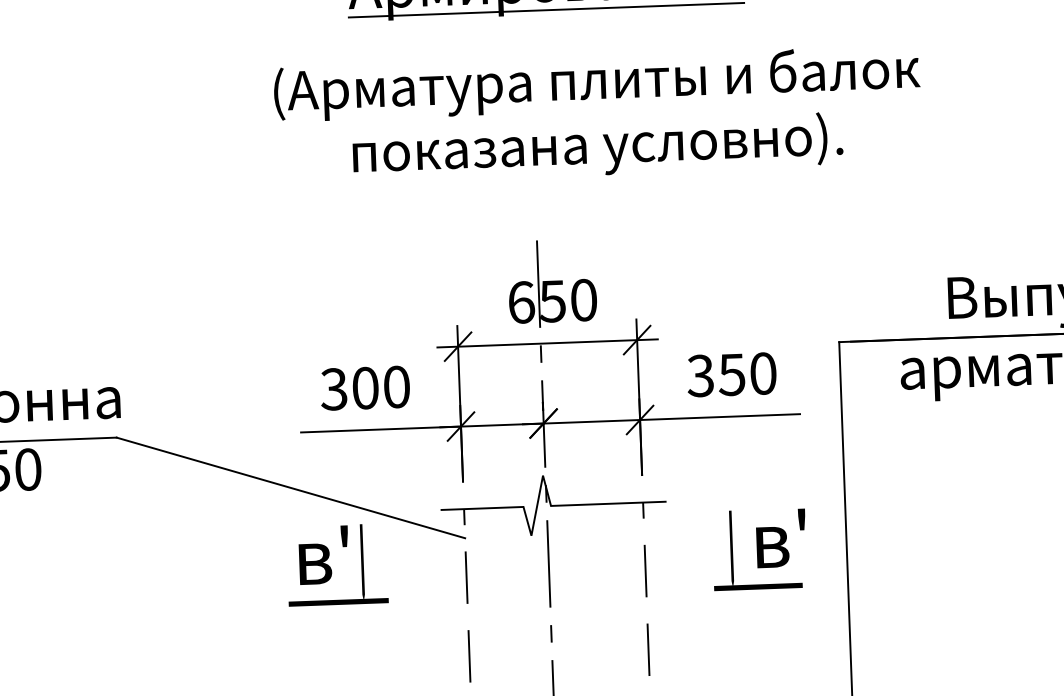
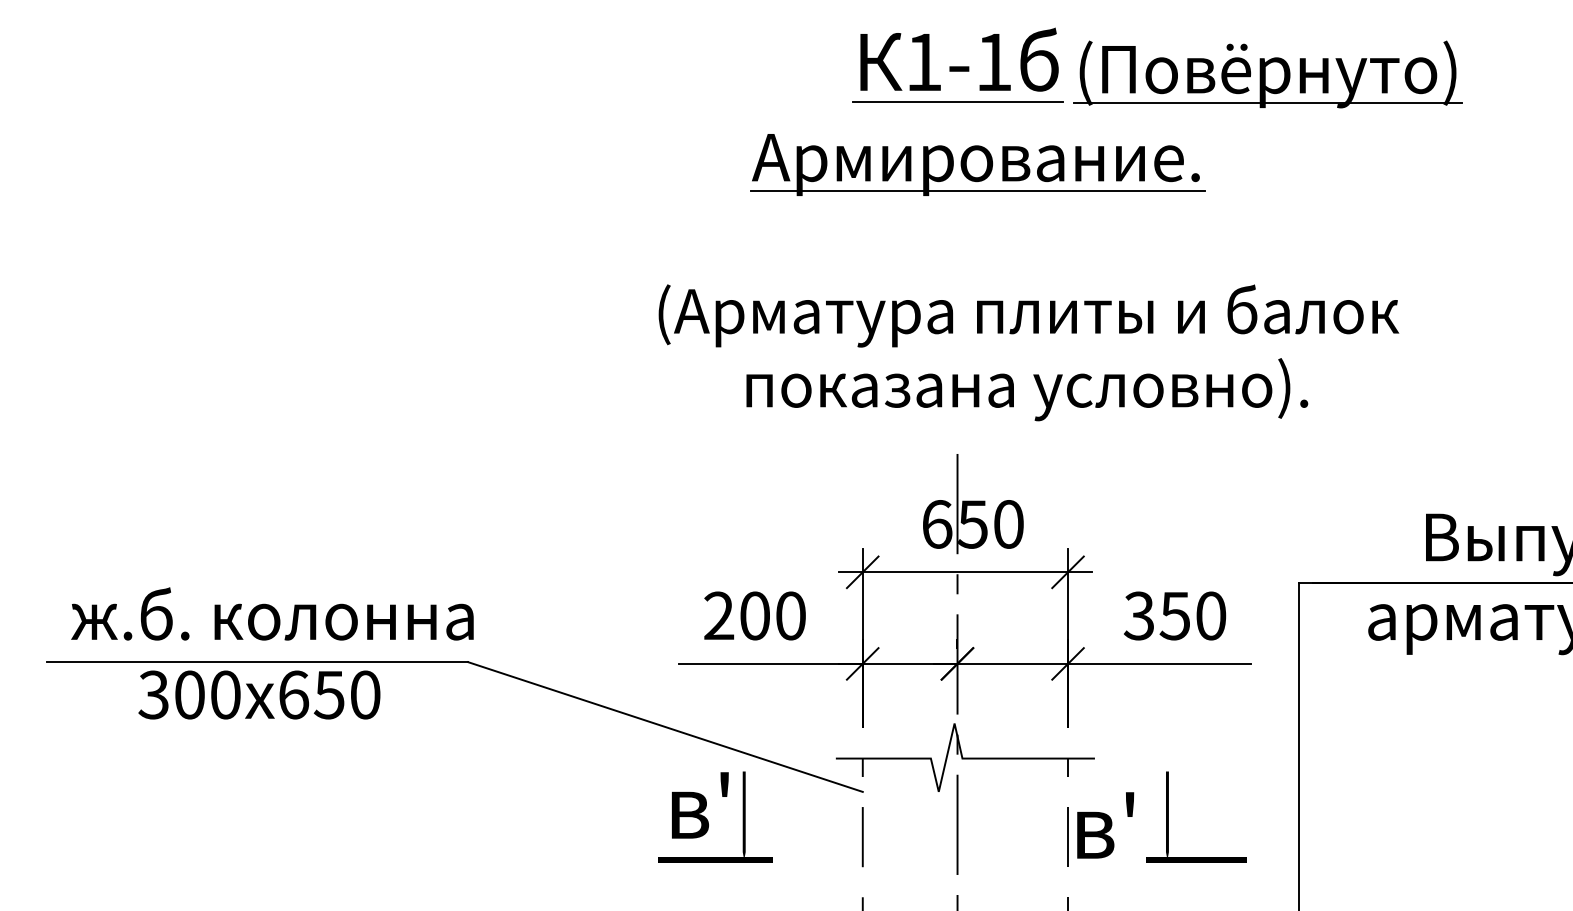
text: (597, 115) -> (1028, 352), moved
text: (333, 388) -> (718, 615), 300 -> 200
text: (781, 538) -> (1105, 825), moved

